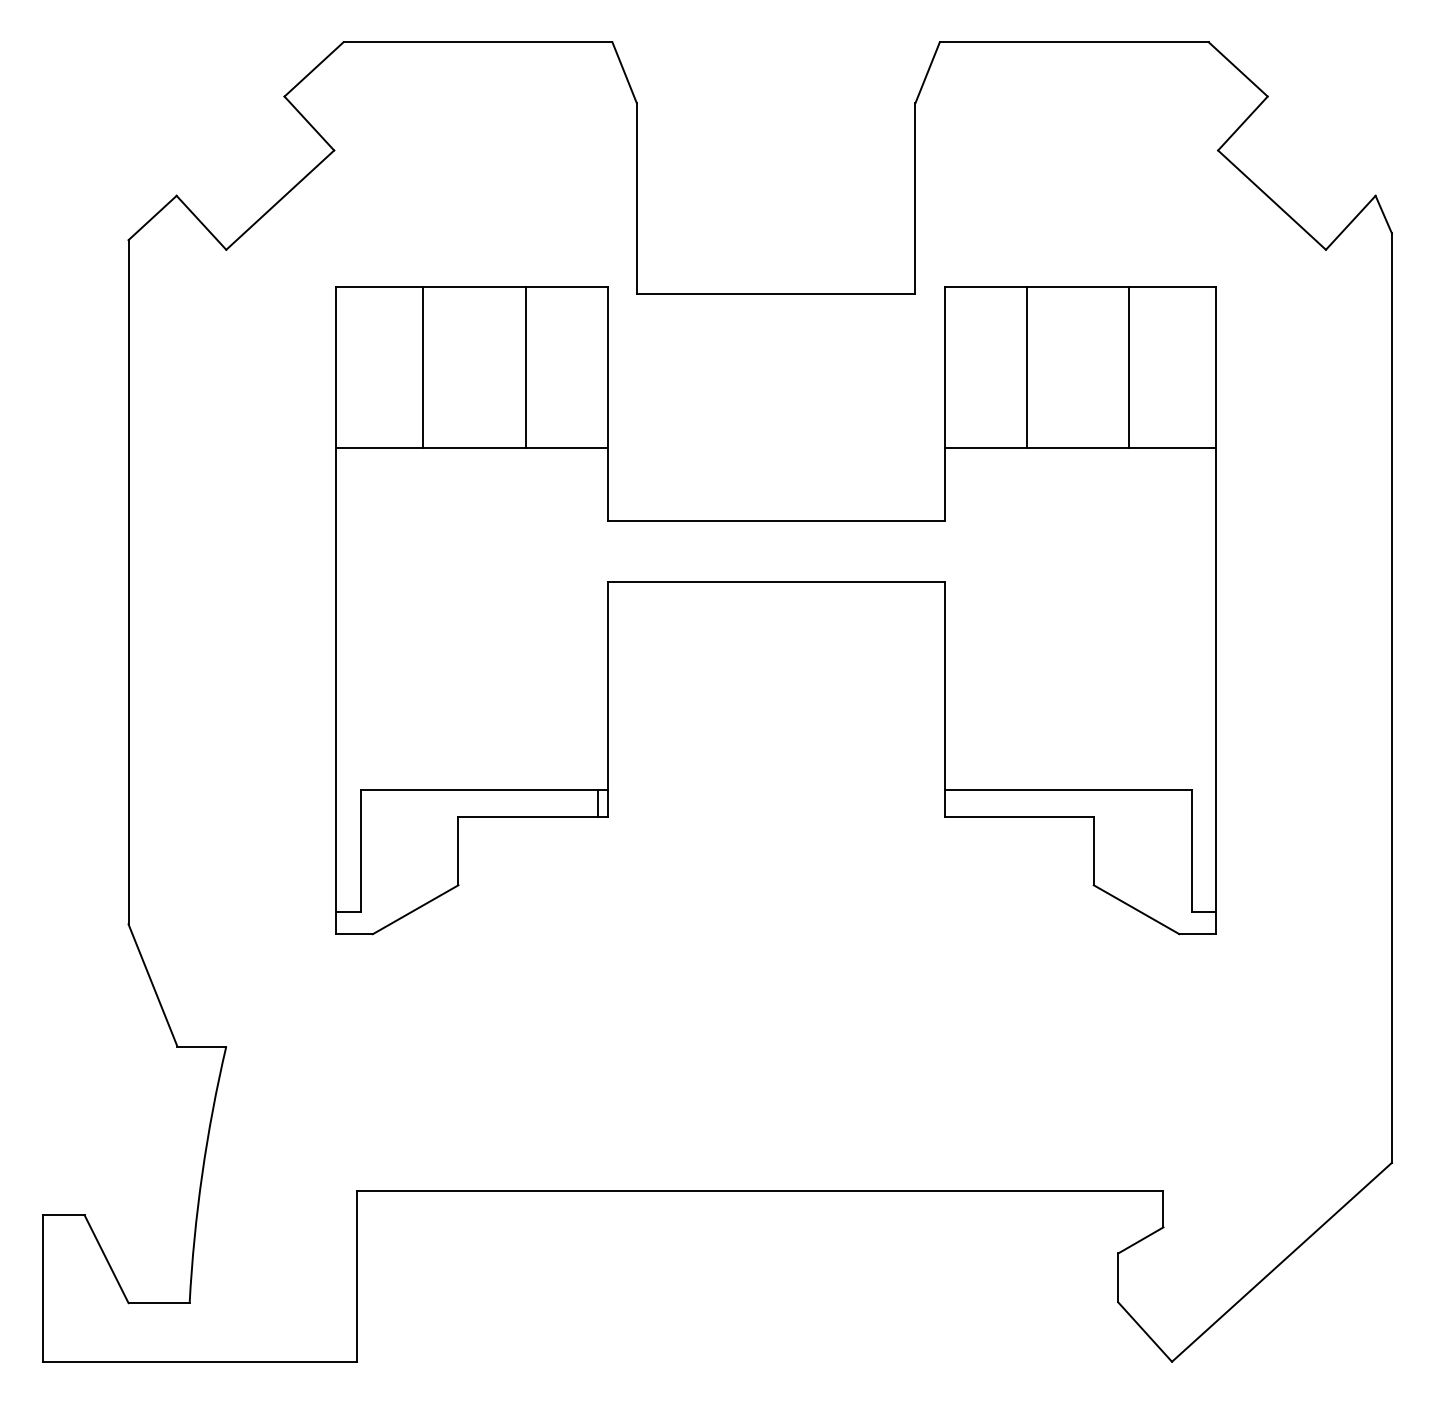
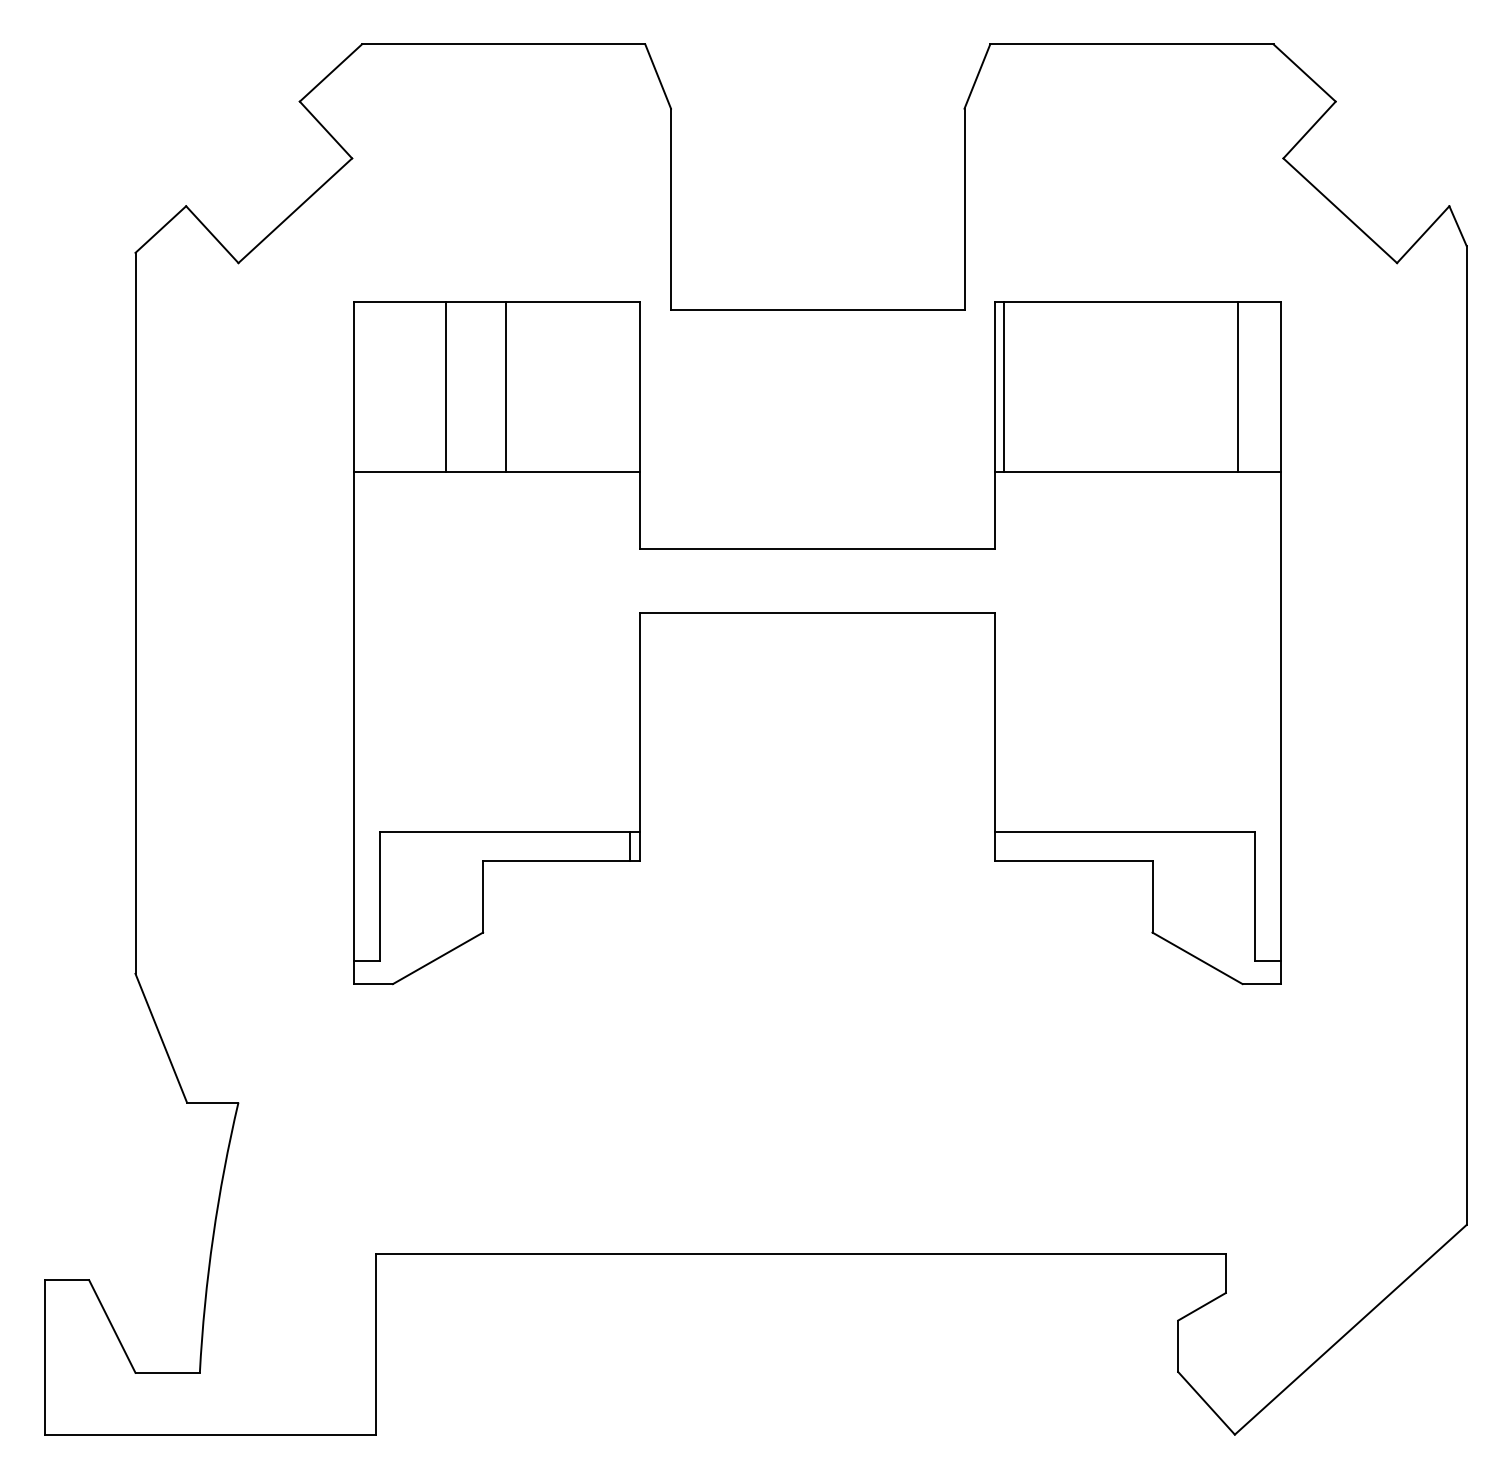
line: (525, 366) -> (506, 386), moved
line: (1026, 366) -> (1003, 386), moved
line: (1129, 366) -> (1238, 386), moved

